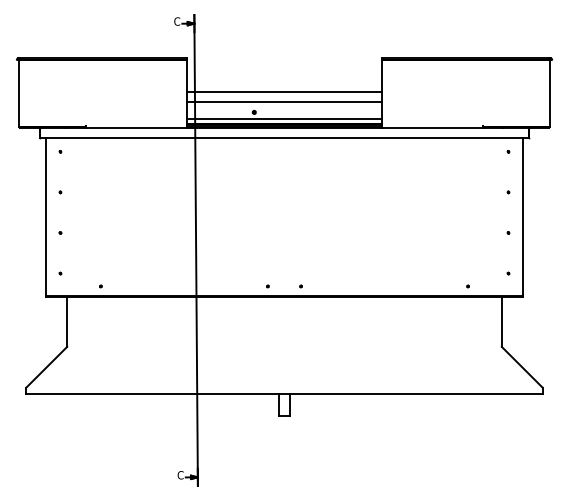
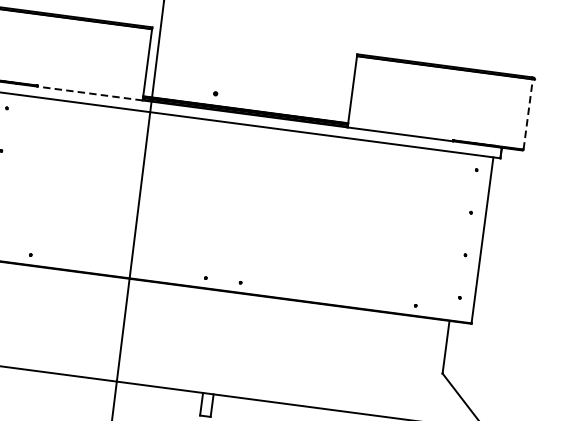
line: (284, 91) -> (250, 76), removed
line: (549, 92) -> (527, 113), solid -> dashed
line: (284, 102) -> (248, 87), removed
line: (284, 119) -> (246, 105), removed
line: (135, 127) -> (89, 93), solid -> dashed

